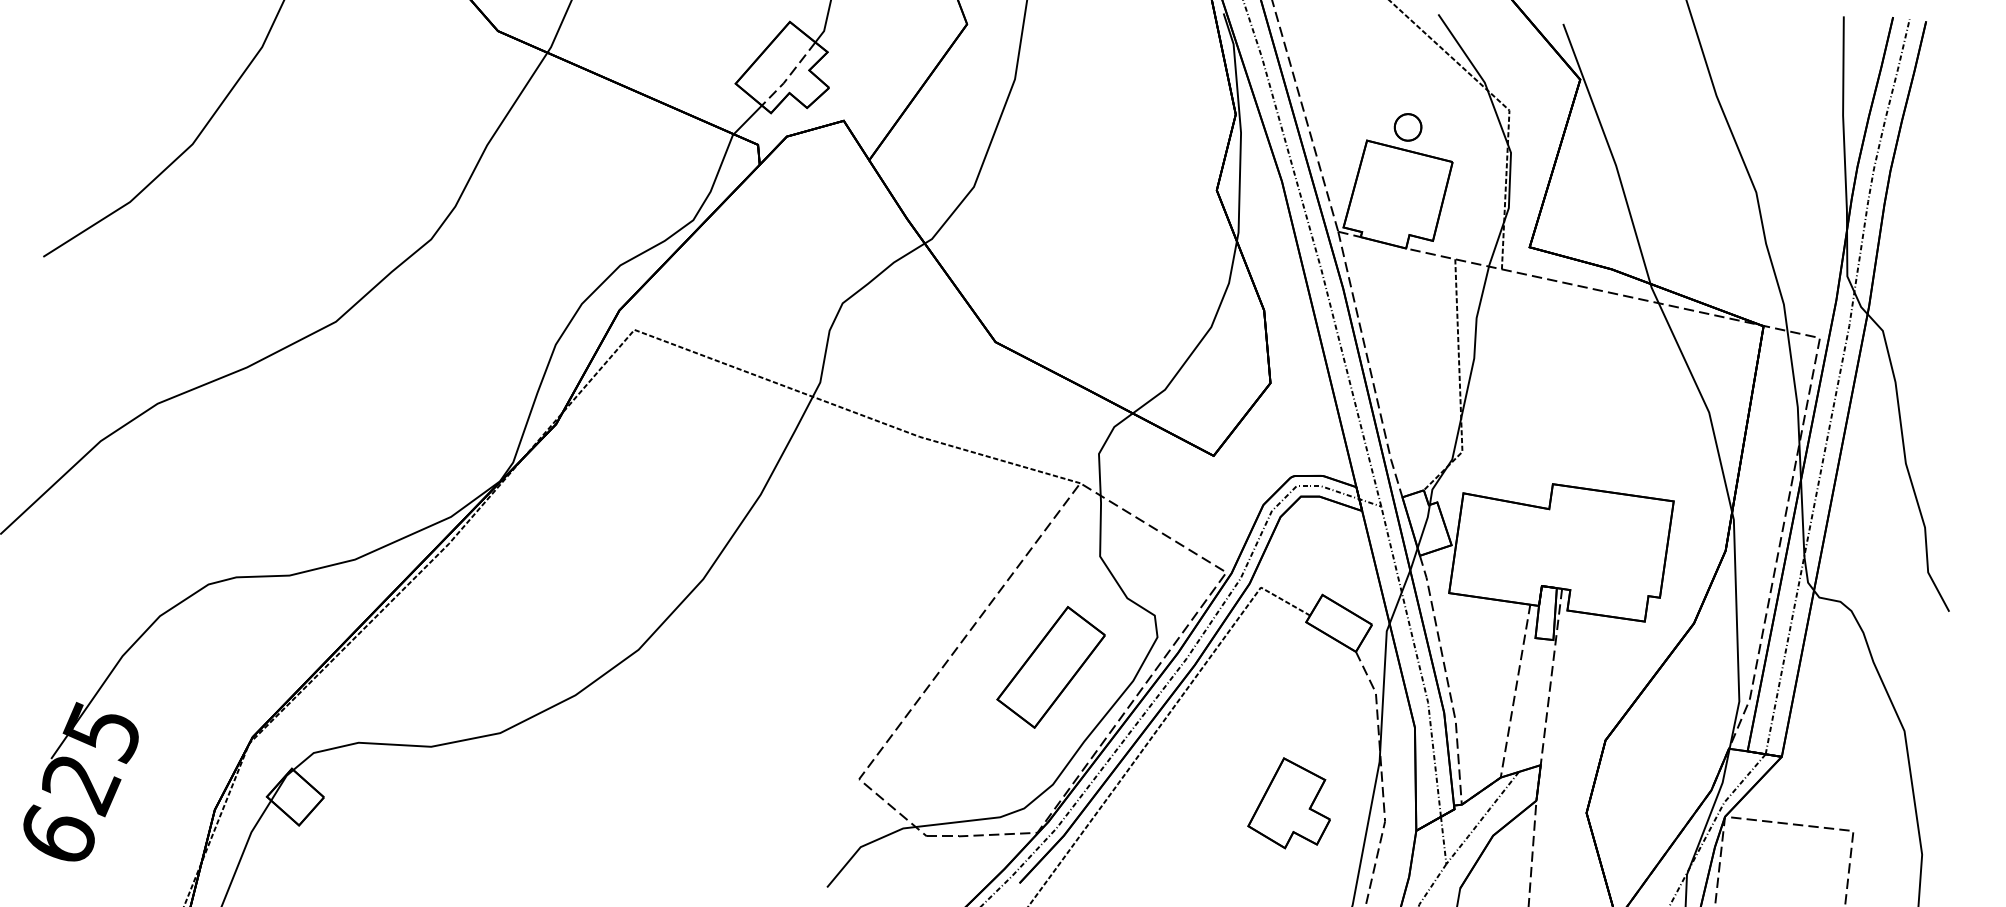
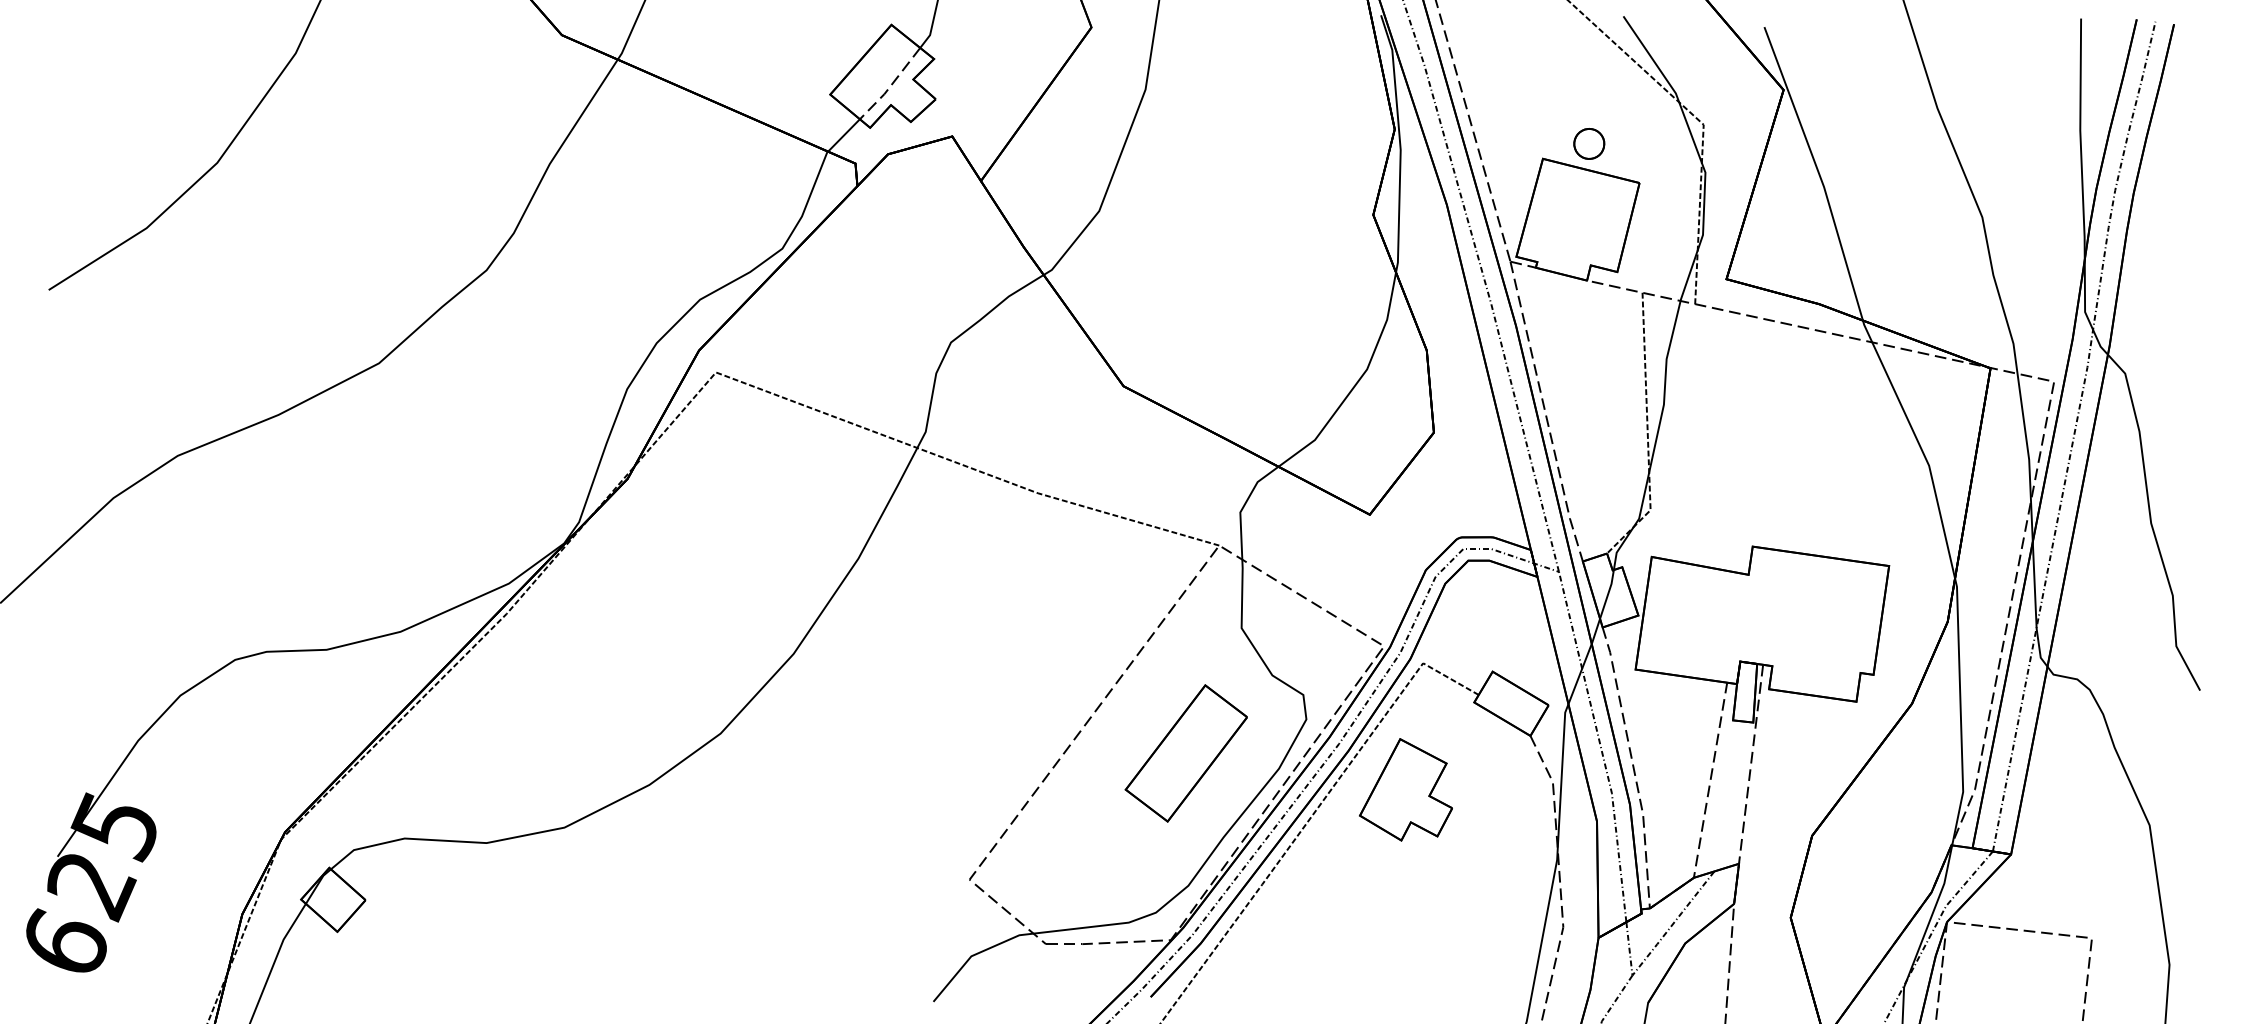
part: (1288, 802) -> (1405, 789), moved

